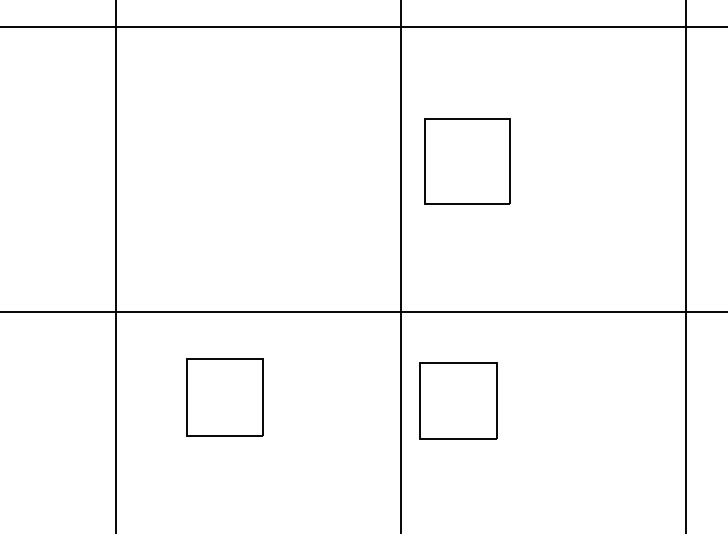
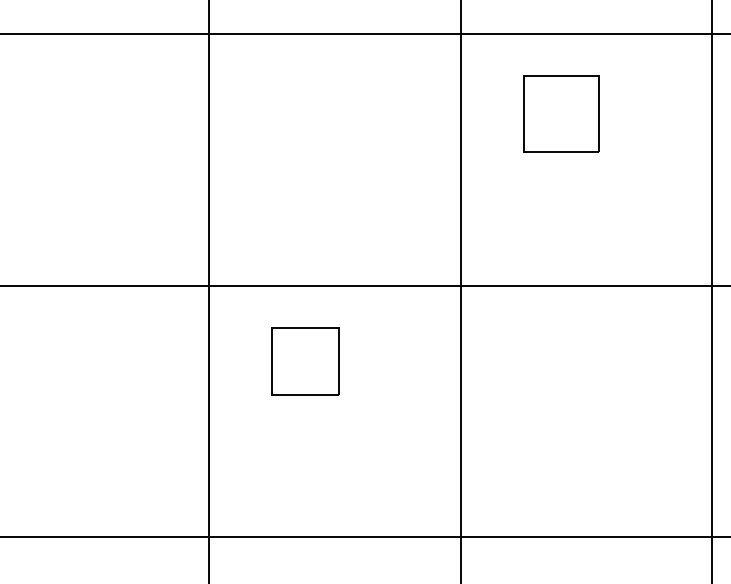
part: (467, 160) -> (561, 113), moved
part: (458, 401) -> (511, 364), removed

